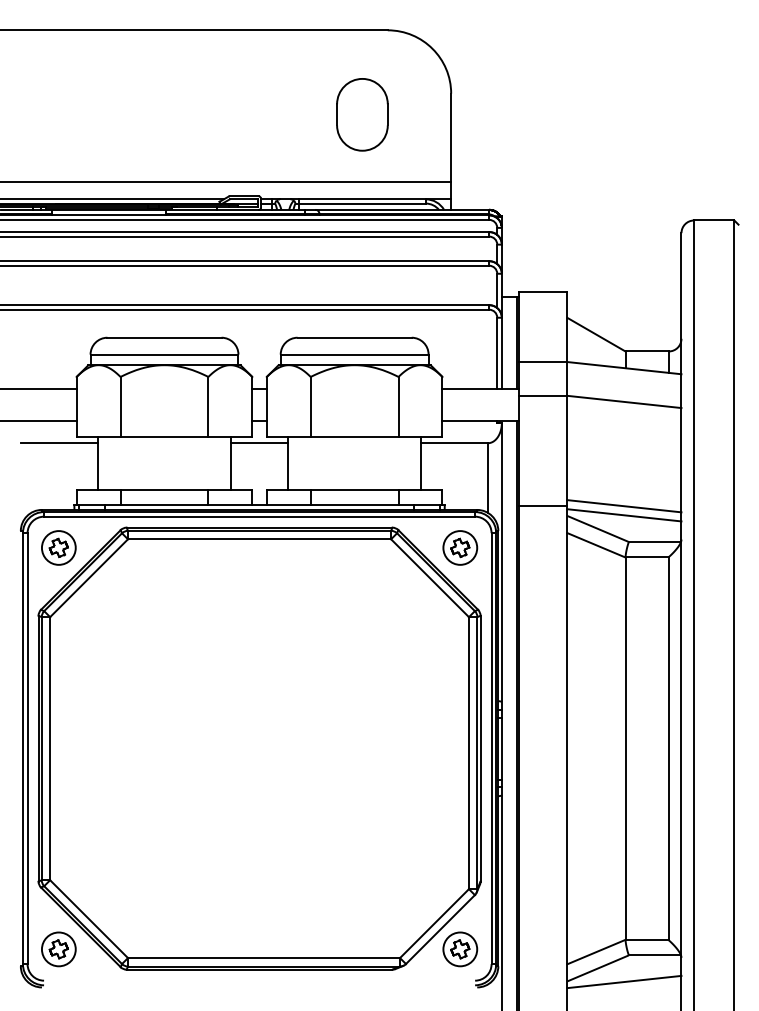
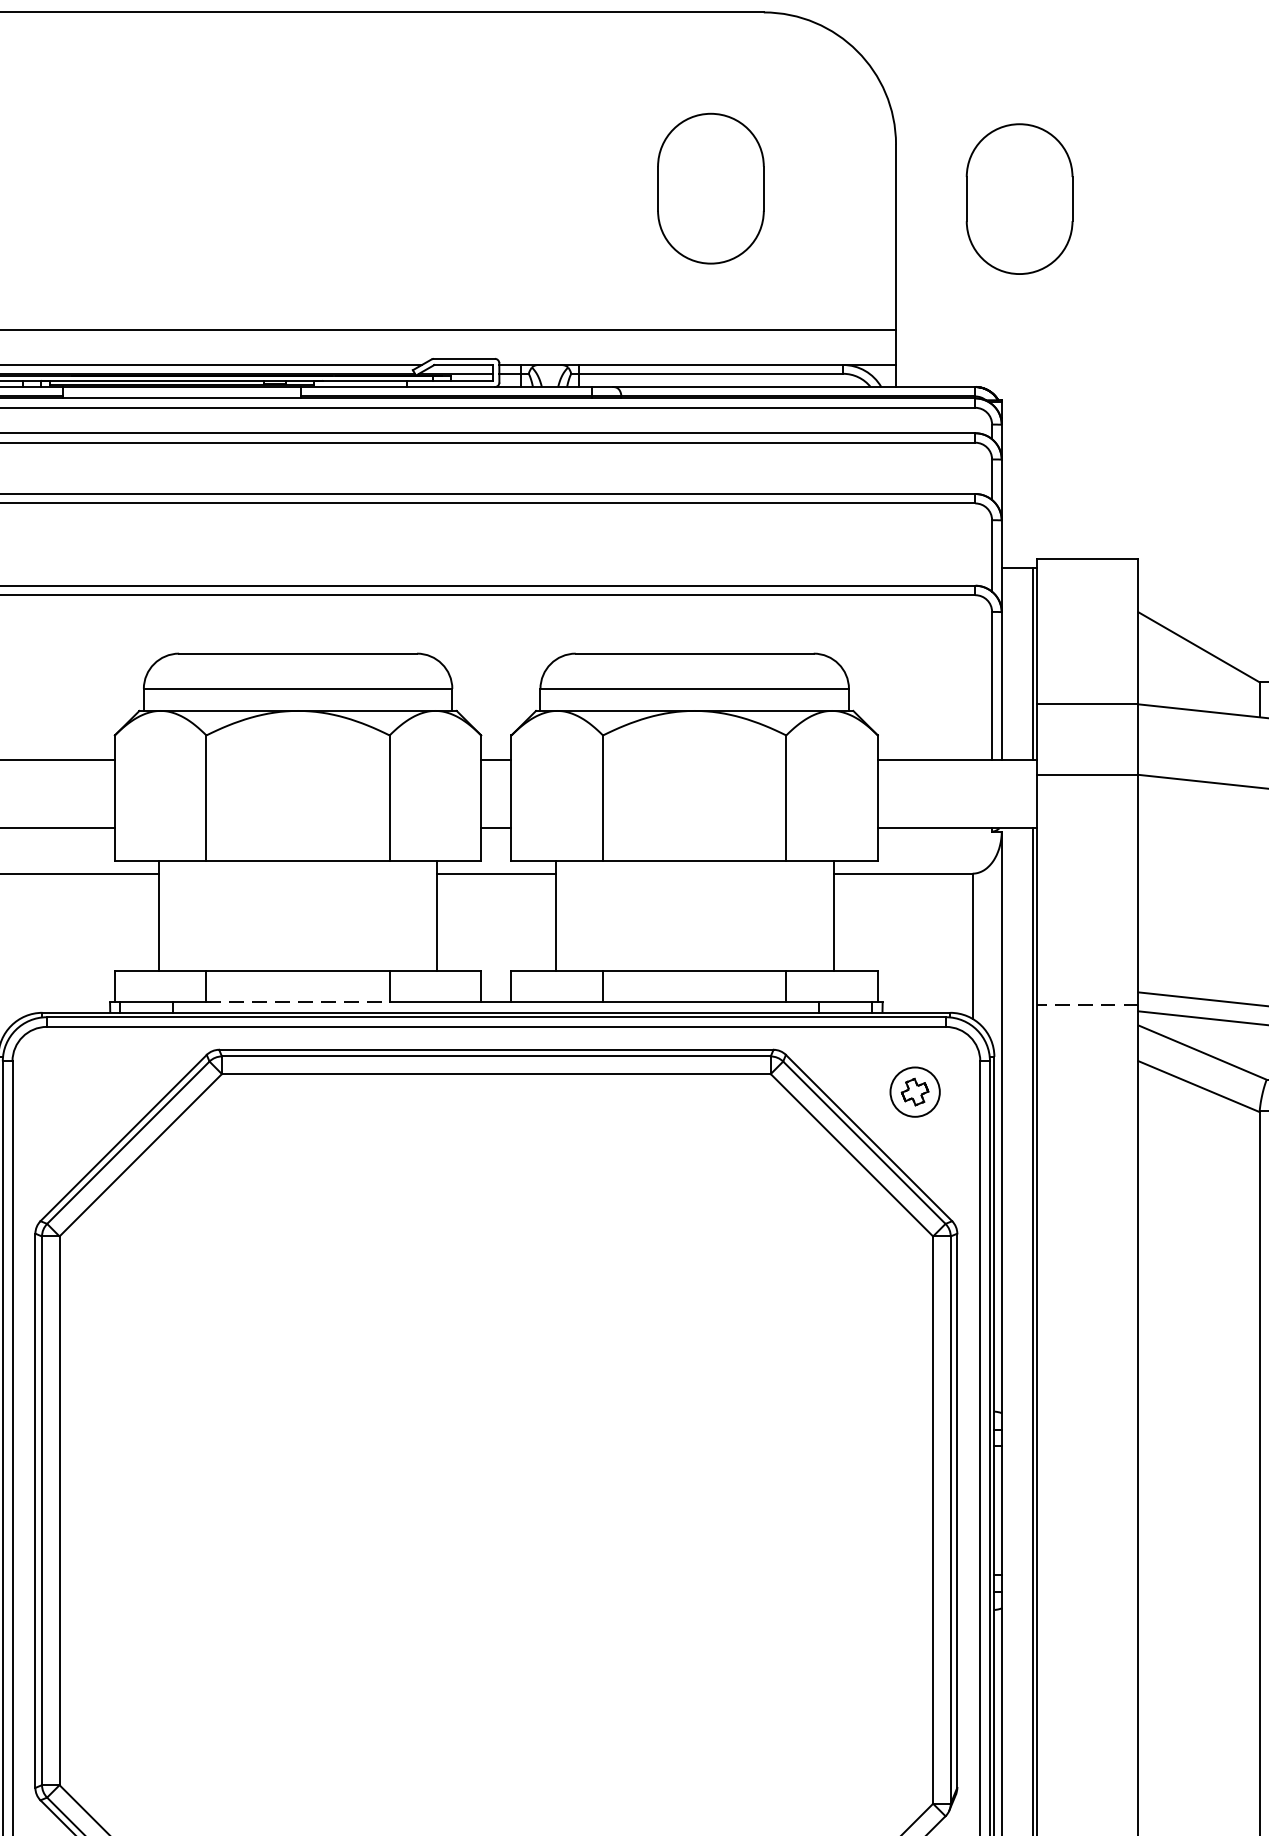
part: (510, 119) -> (1019, 198), added
line: (164, 504) -> (298, 1001), solid -> dashed
line: (542, 506) -> (1086, 1005), solid -> dashed
part: (58, 547) -> (76, 1091), removed
part: (460, 547) -> (915, 1091), size x0.7

